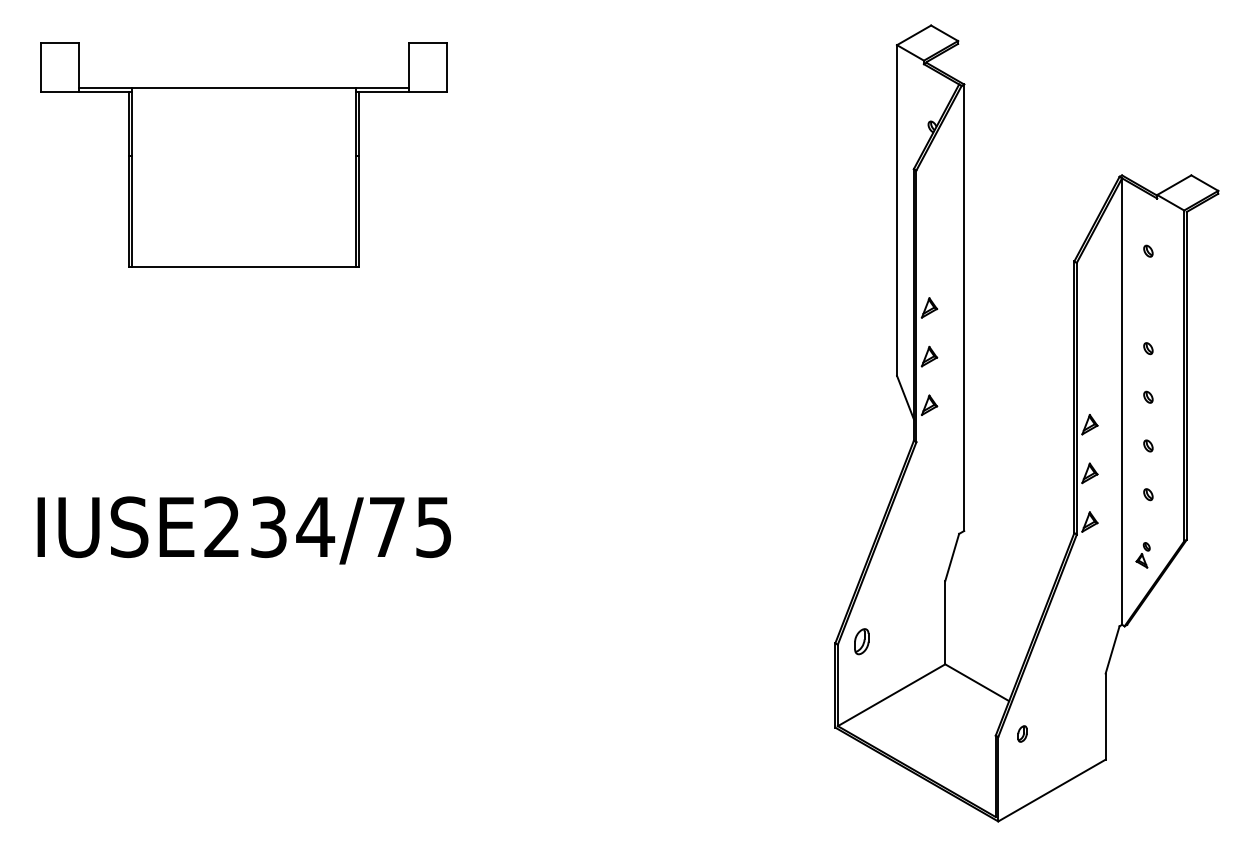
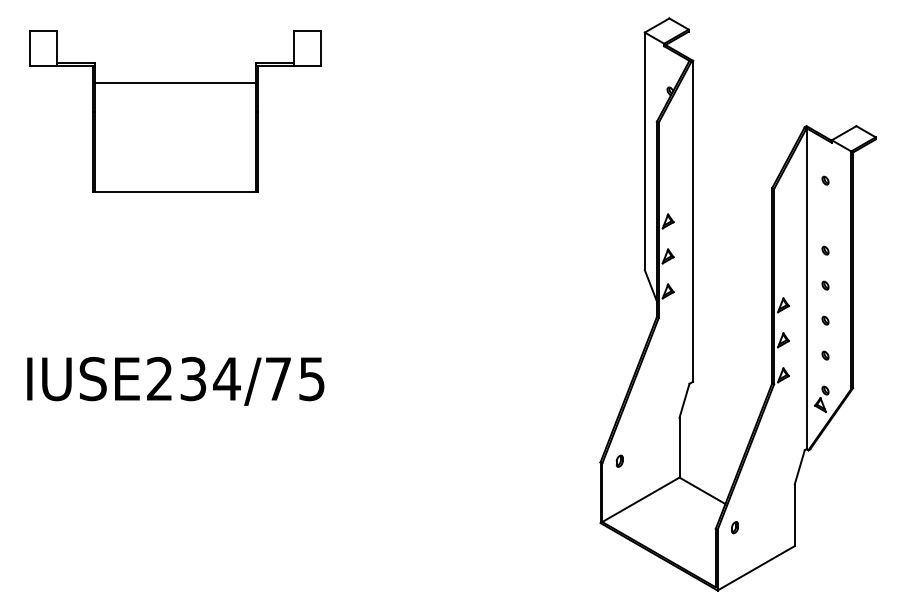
line: (243, 87) -> (175, 82), moved
part: (1142, 554) -> (821, 398), size x1.43
part: (862, 641) -> (620, 461), size x0.62

